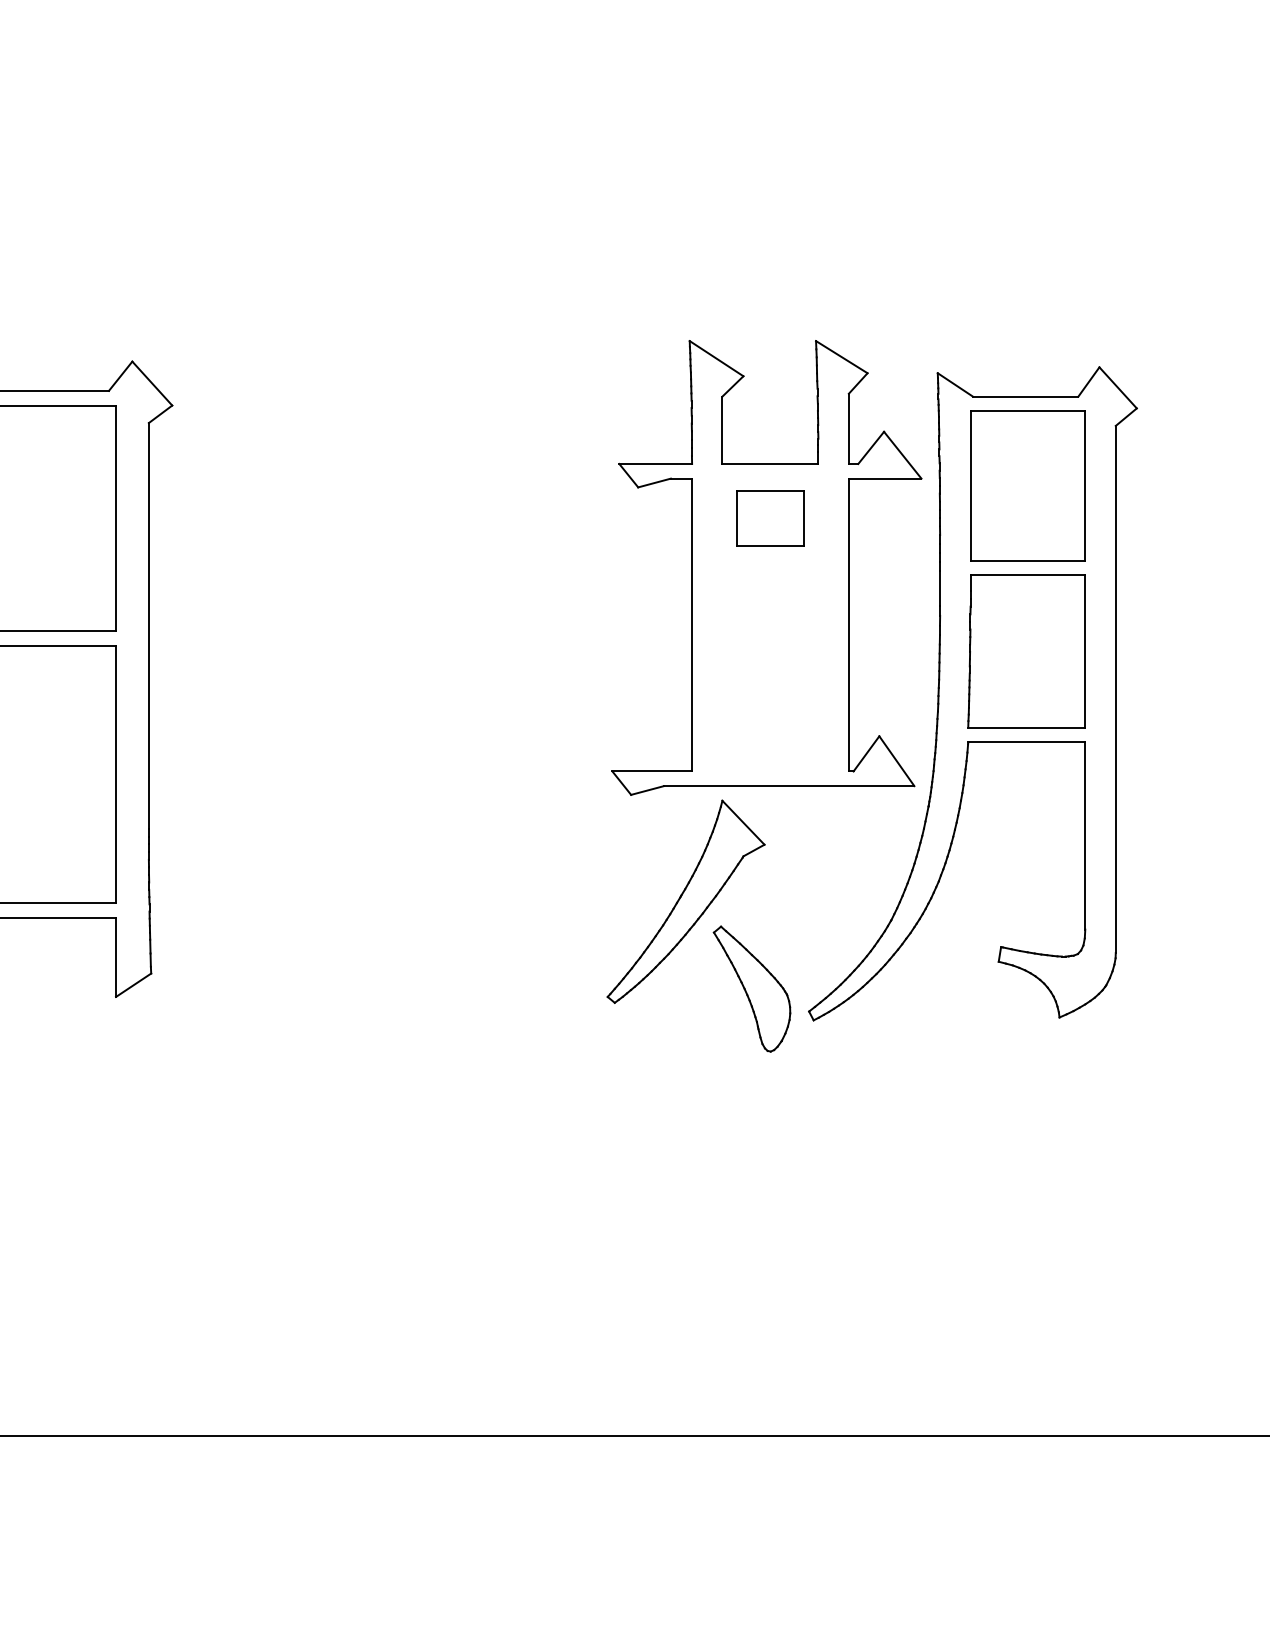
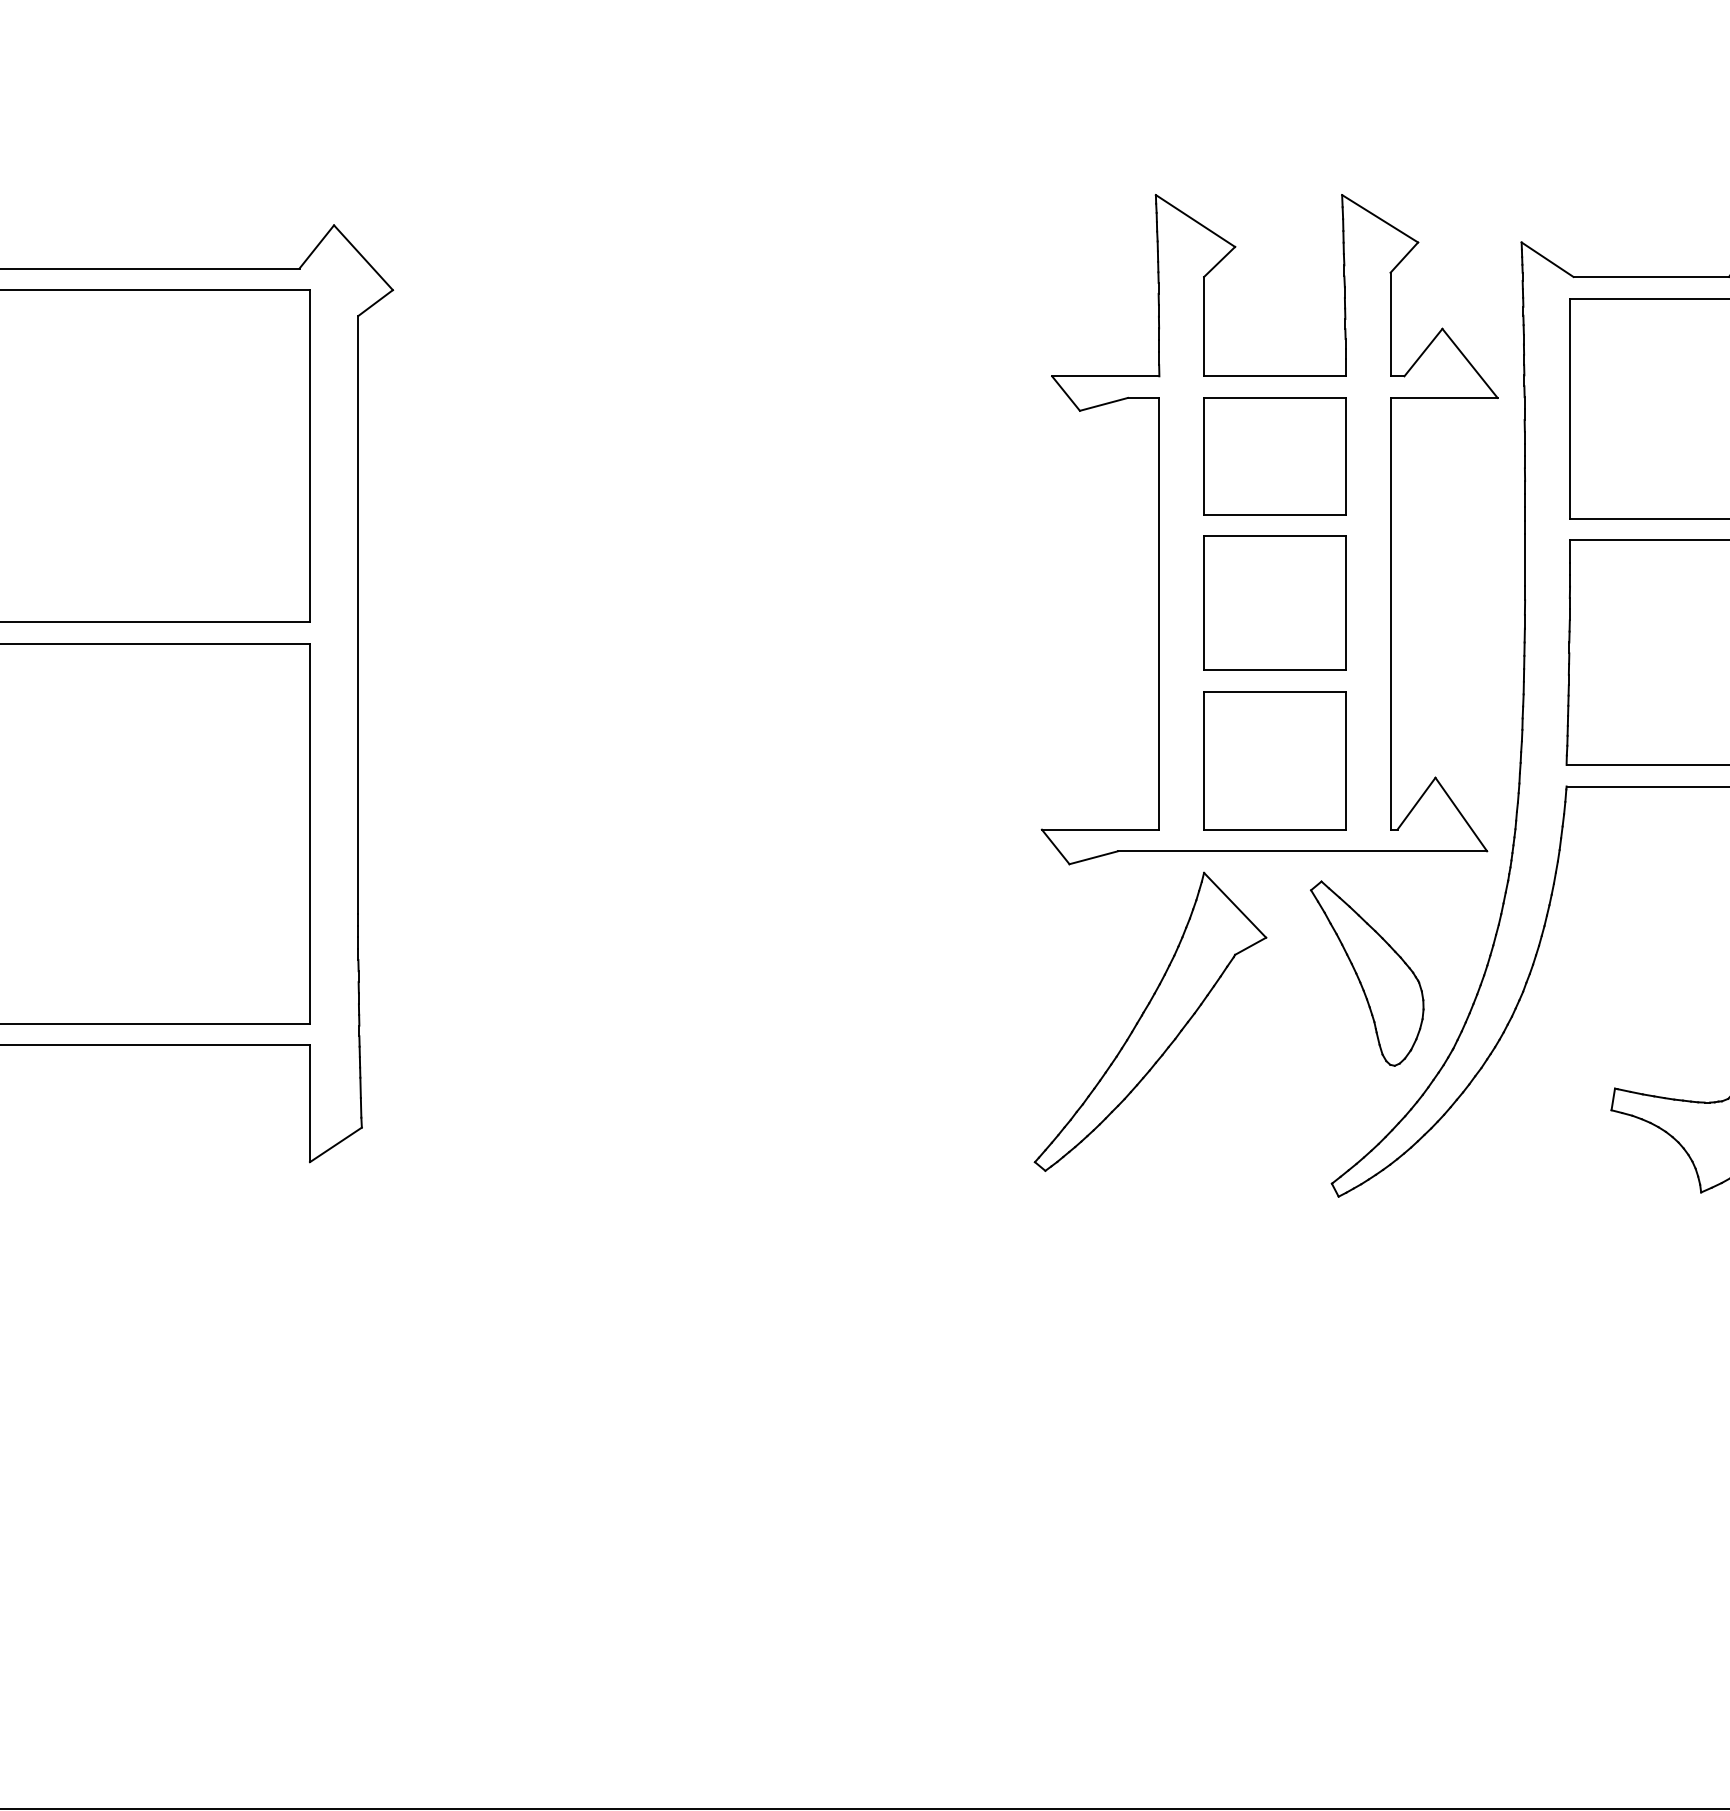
part: (769, 518) -> (1273, 456), size x1.43
part: (769, 617) -> (1273, 602), added
part: (769, 724) -> (1273, 760), added
part: (751, 988) -> (1366, 972), moved

